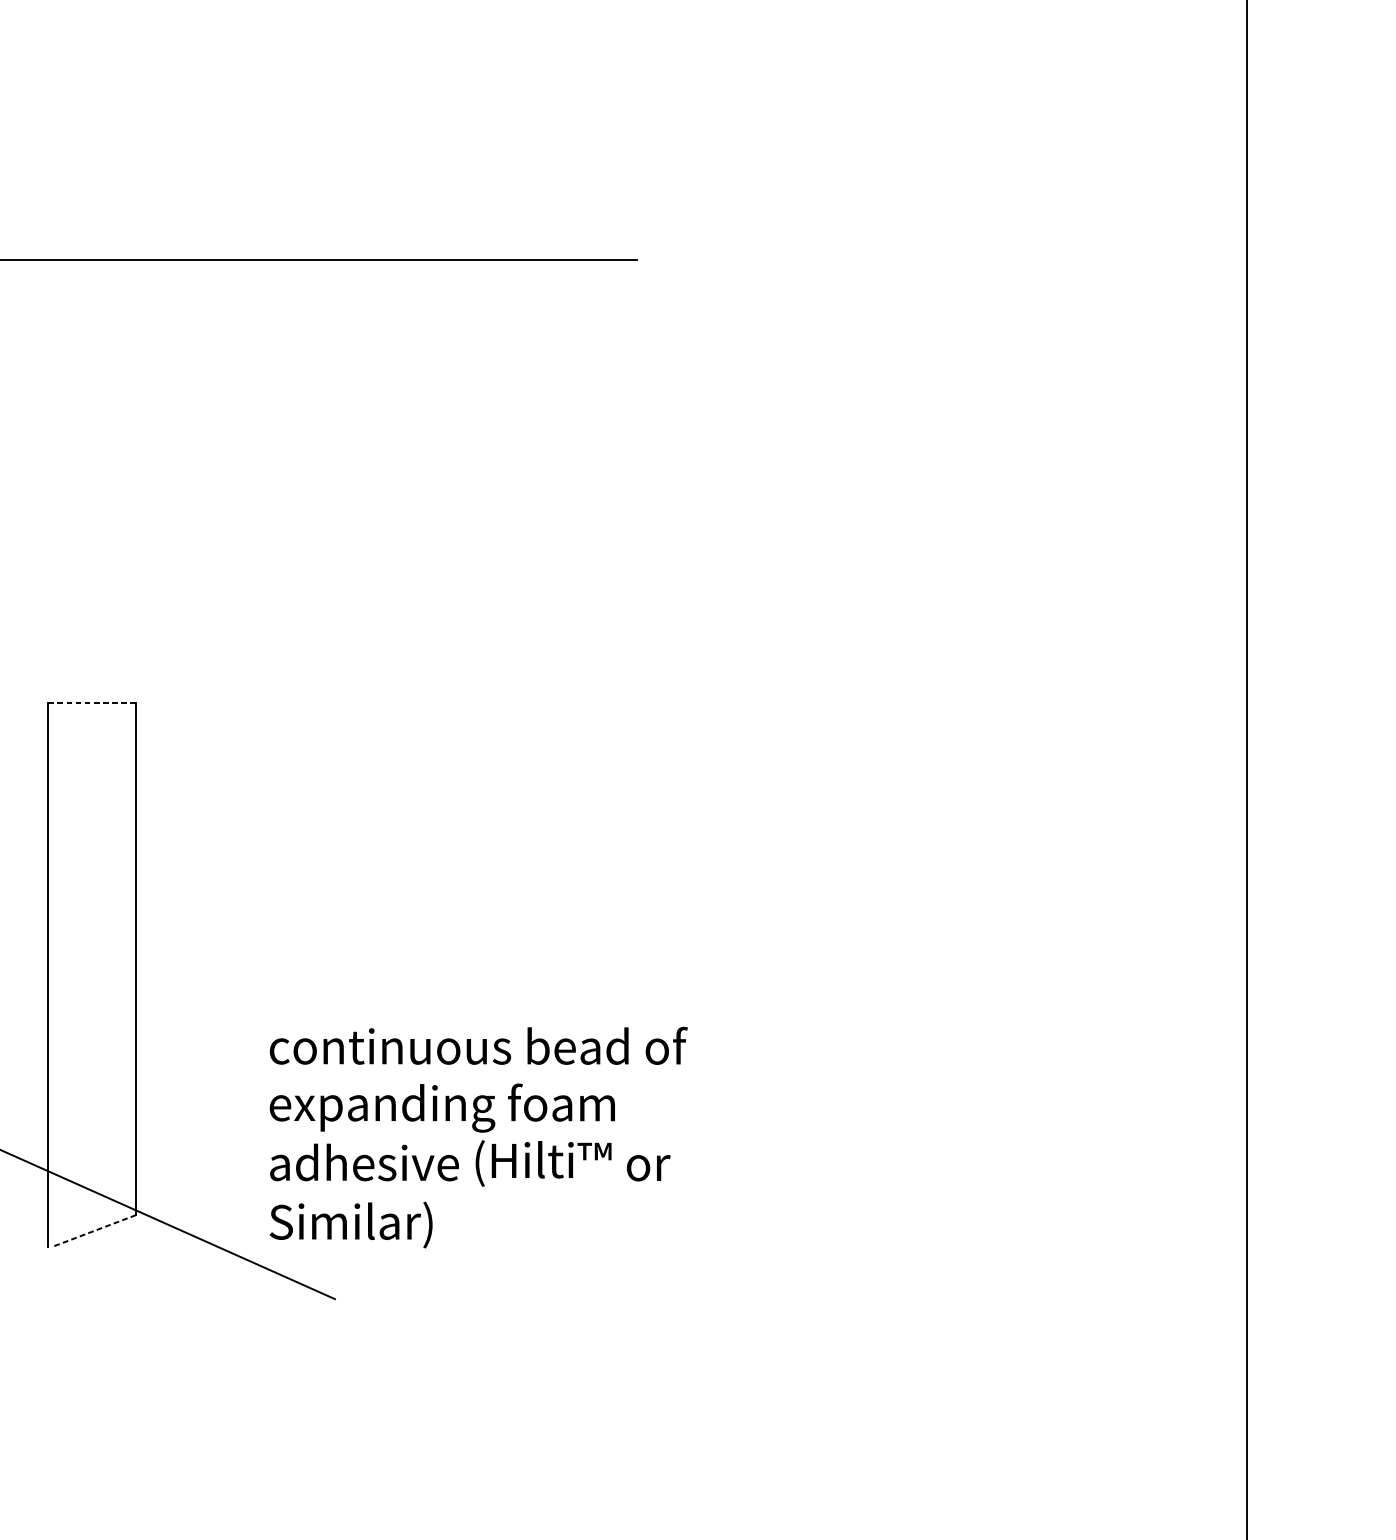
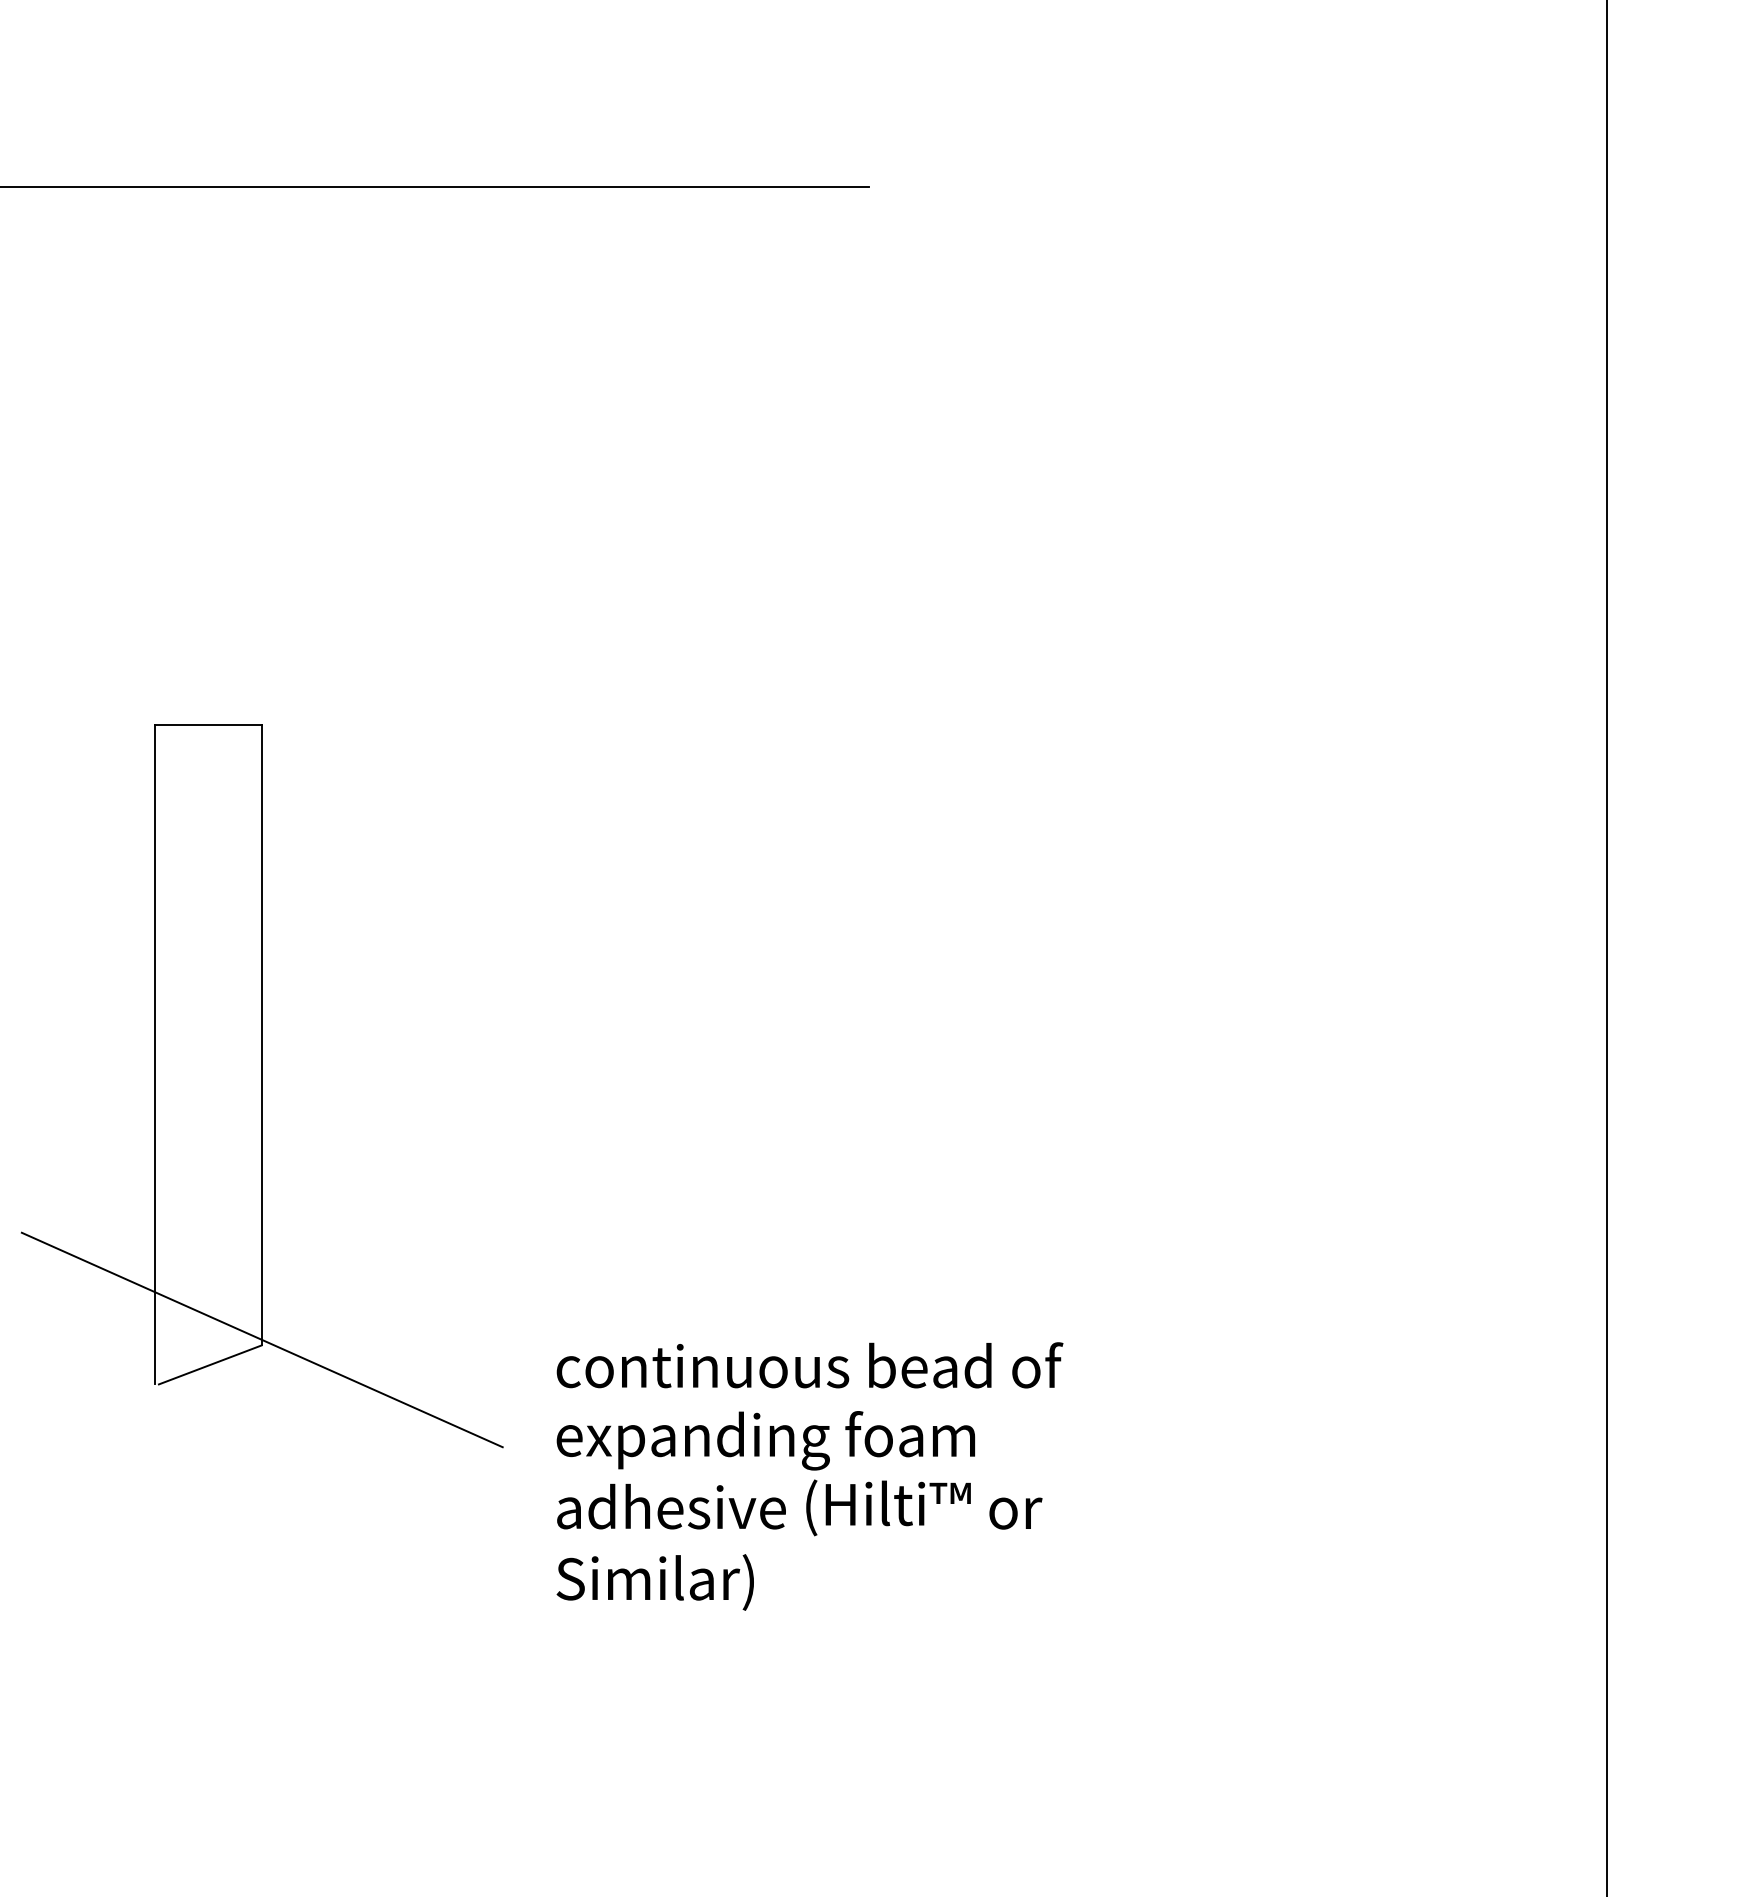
line: (93, 703) -> (209, 725), dashed -> solid
text: (478, 1137) -> (809, 1476), moved
line: (93, 1230) -> (210, 1364), dashed -> solid

